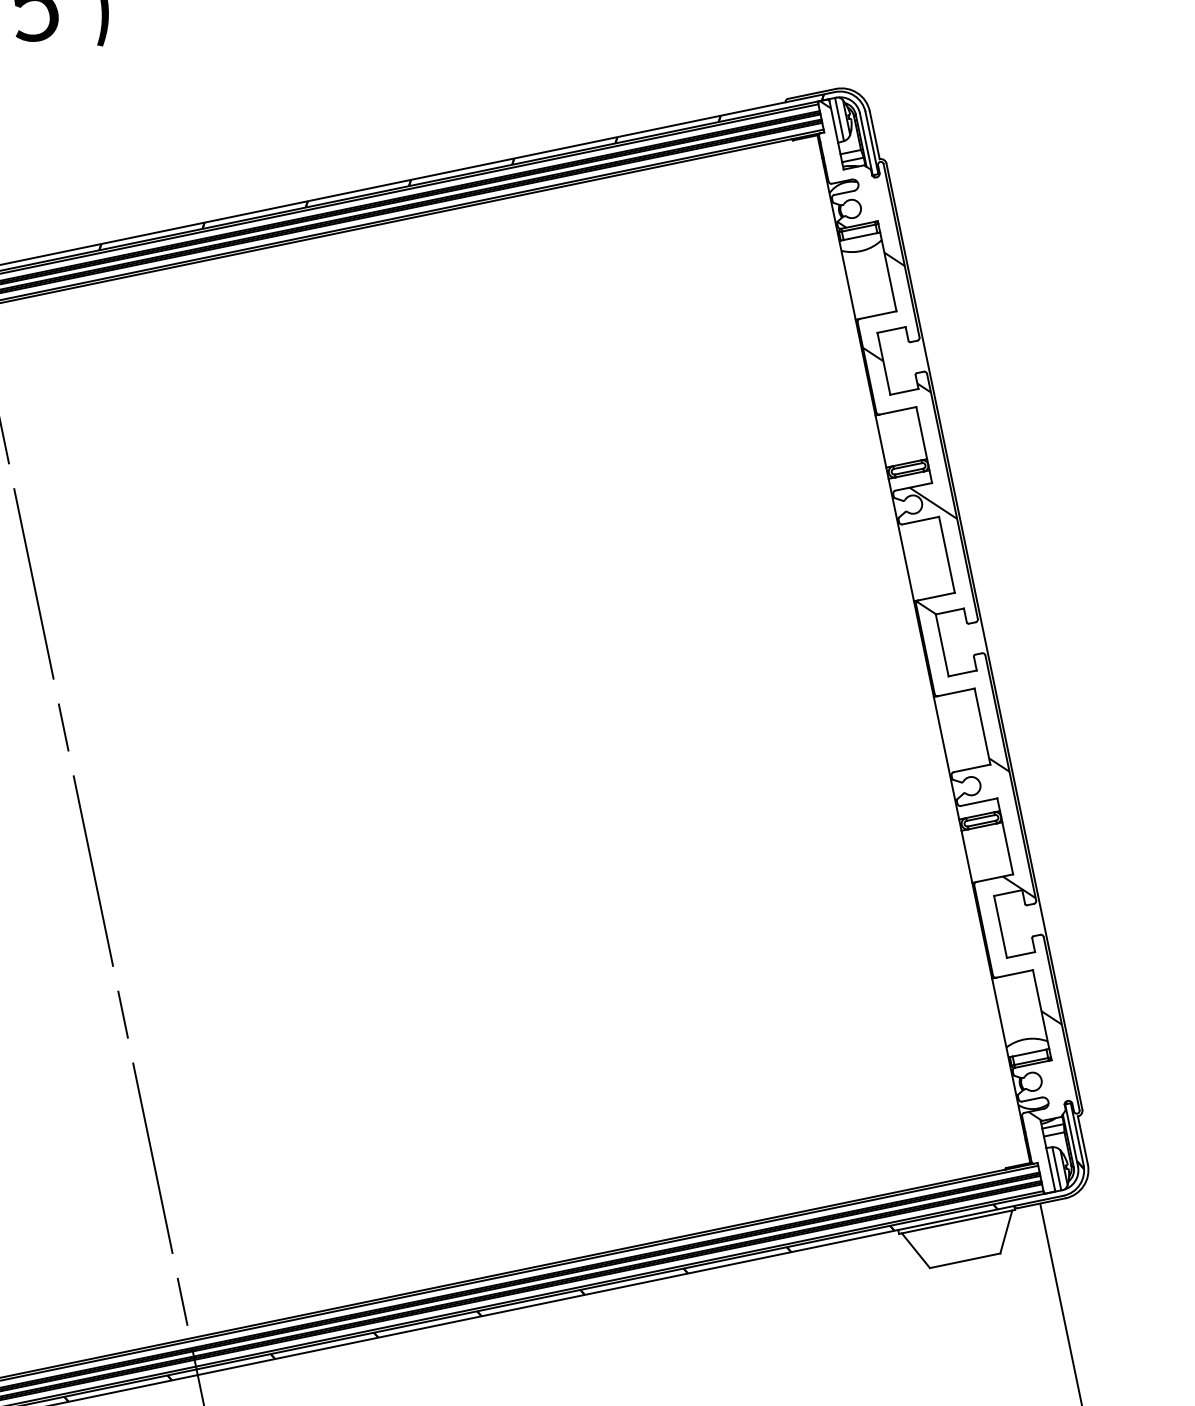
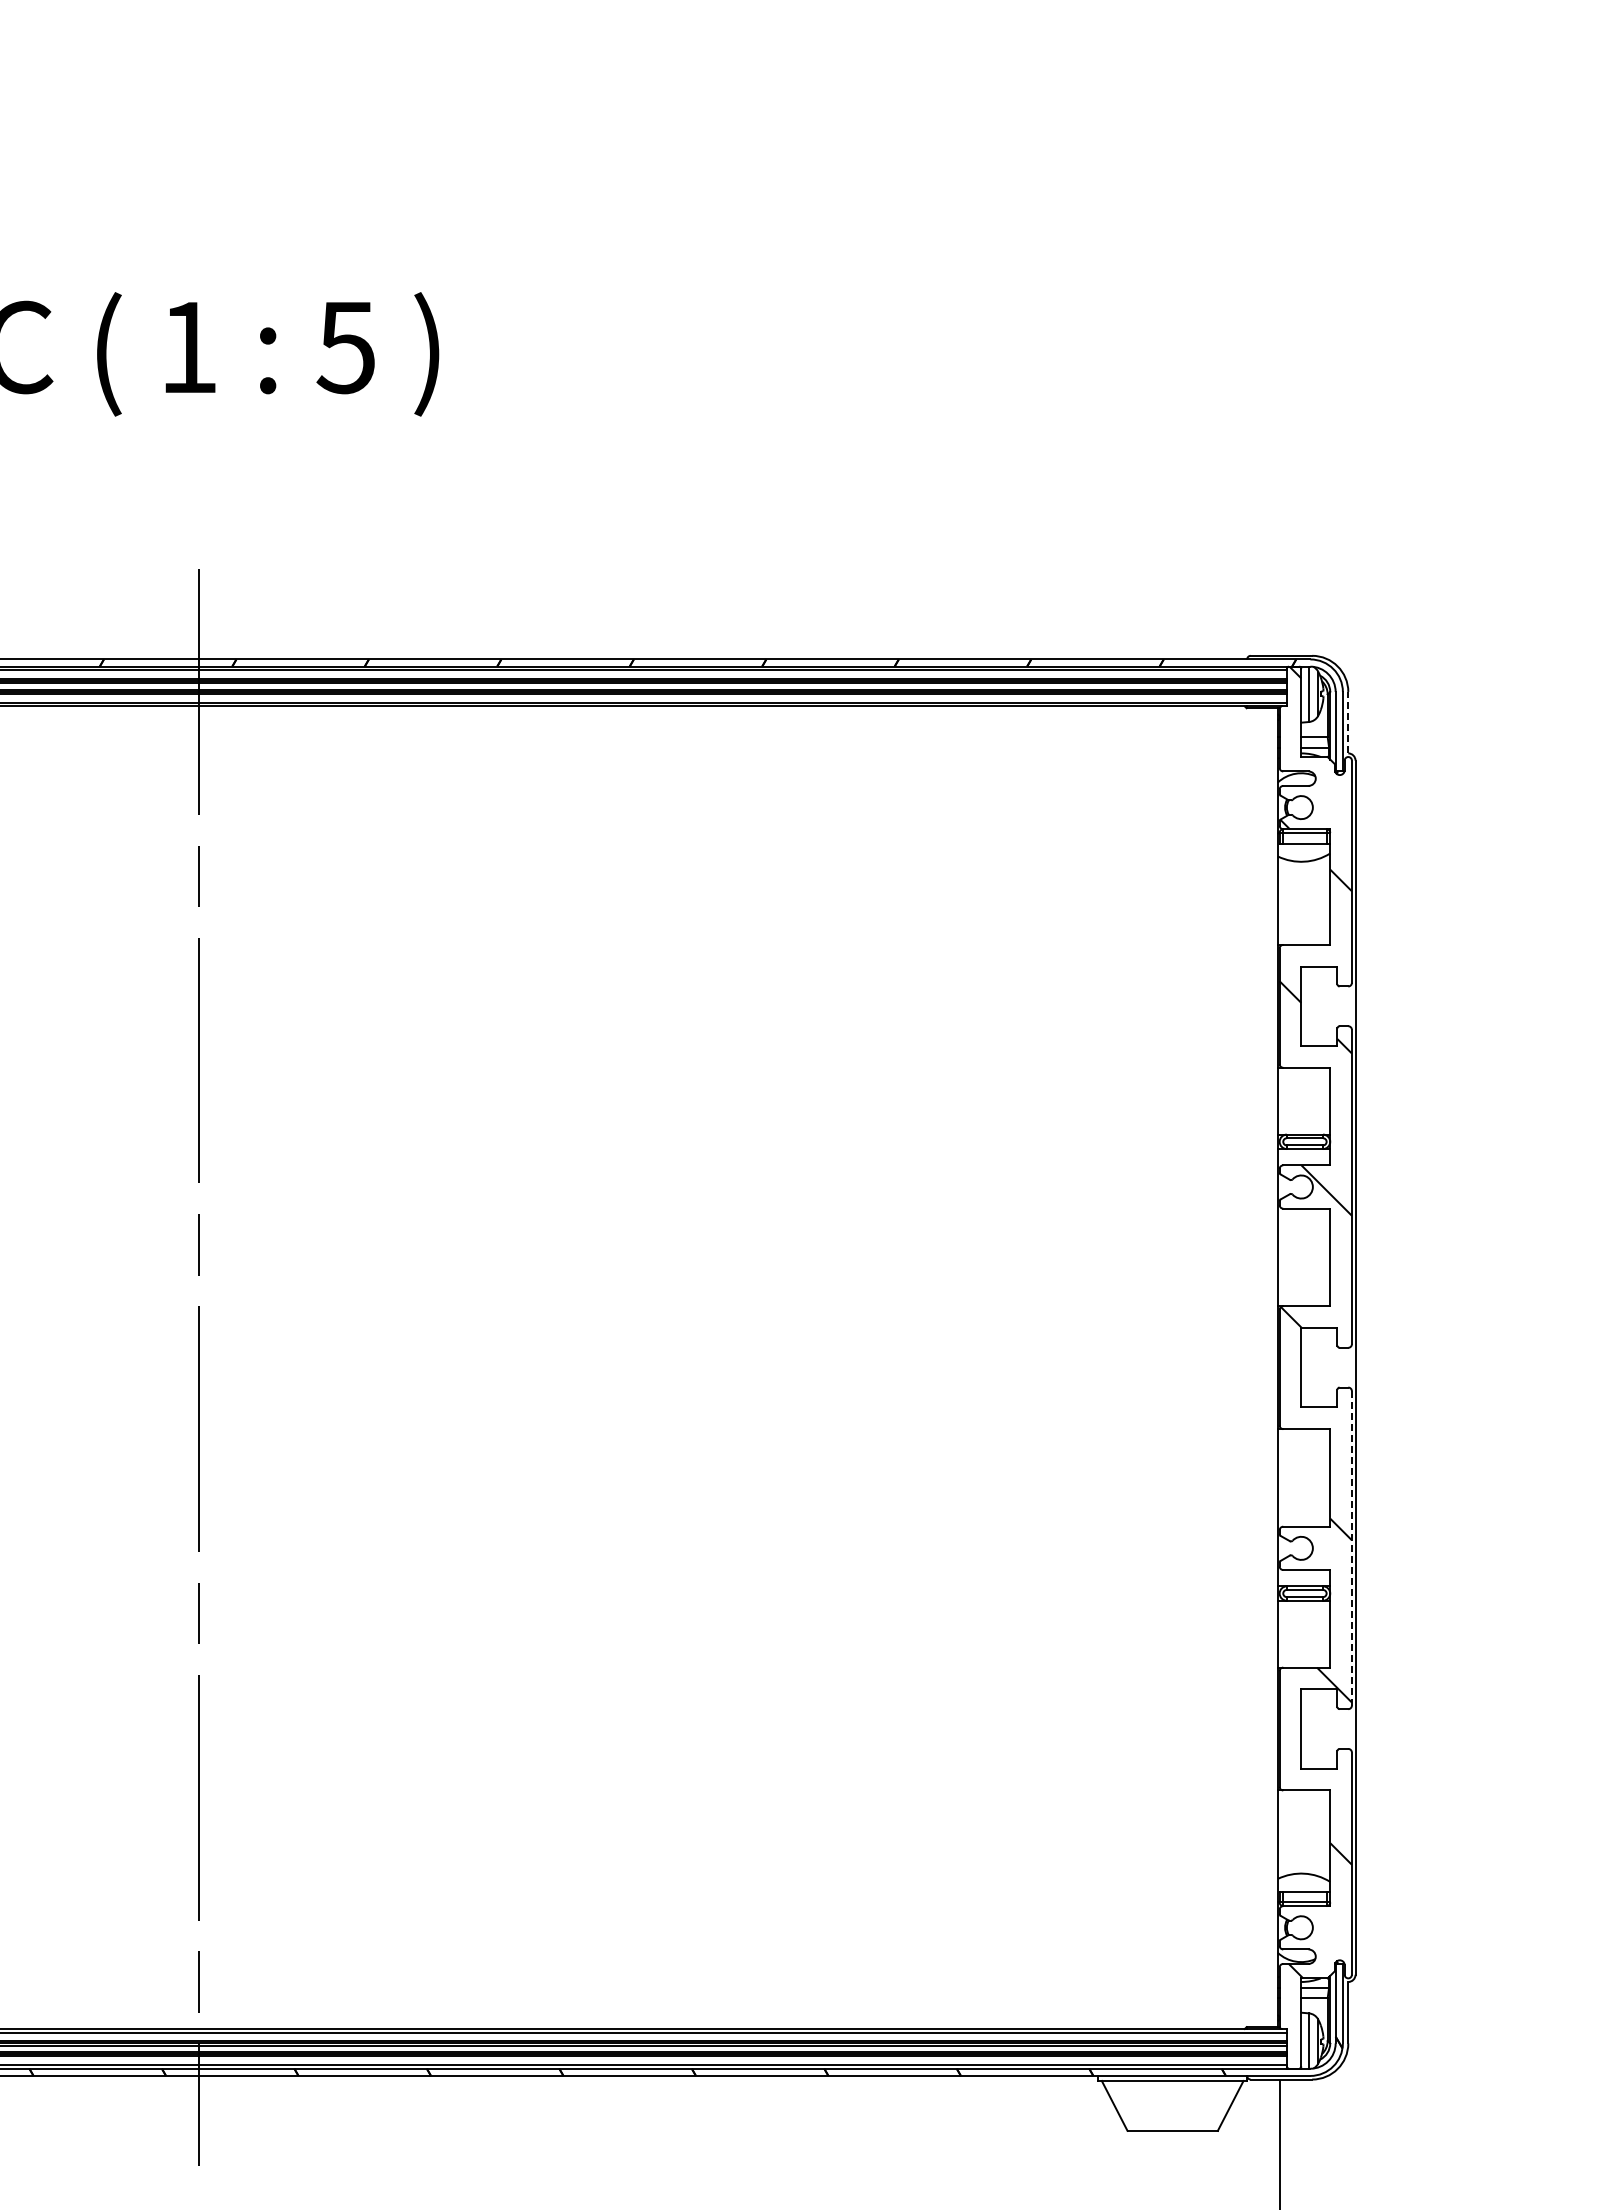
line: (874, 135) -> (1348, 722), solid -> dashed
line: (1010, 777) -> (1351, 1547), solid -> dashed

